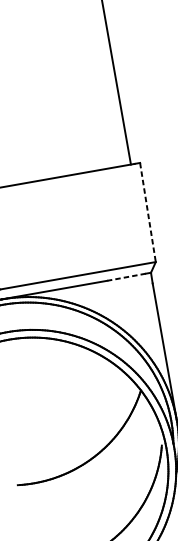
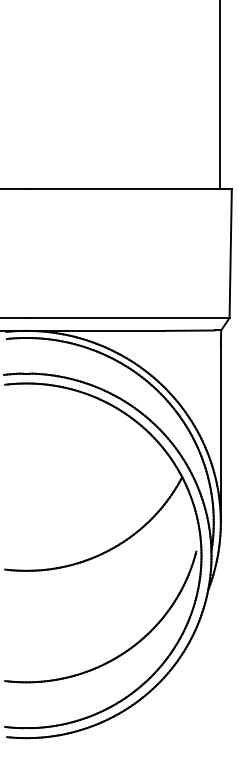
line: (147, 213) -> (230, 254), dashed -> solid
line: (126, 277) -> (188, 330), dashed -> solid

